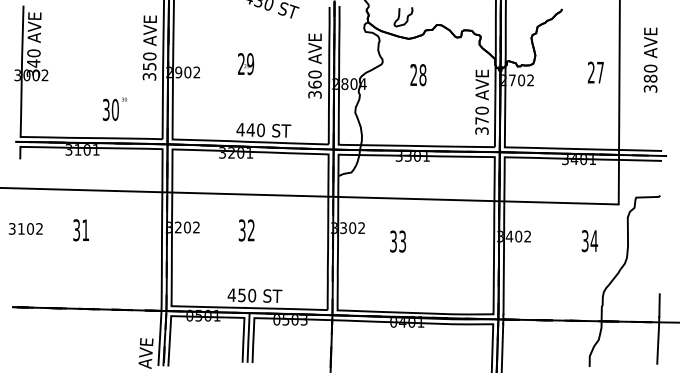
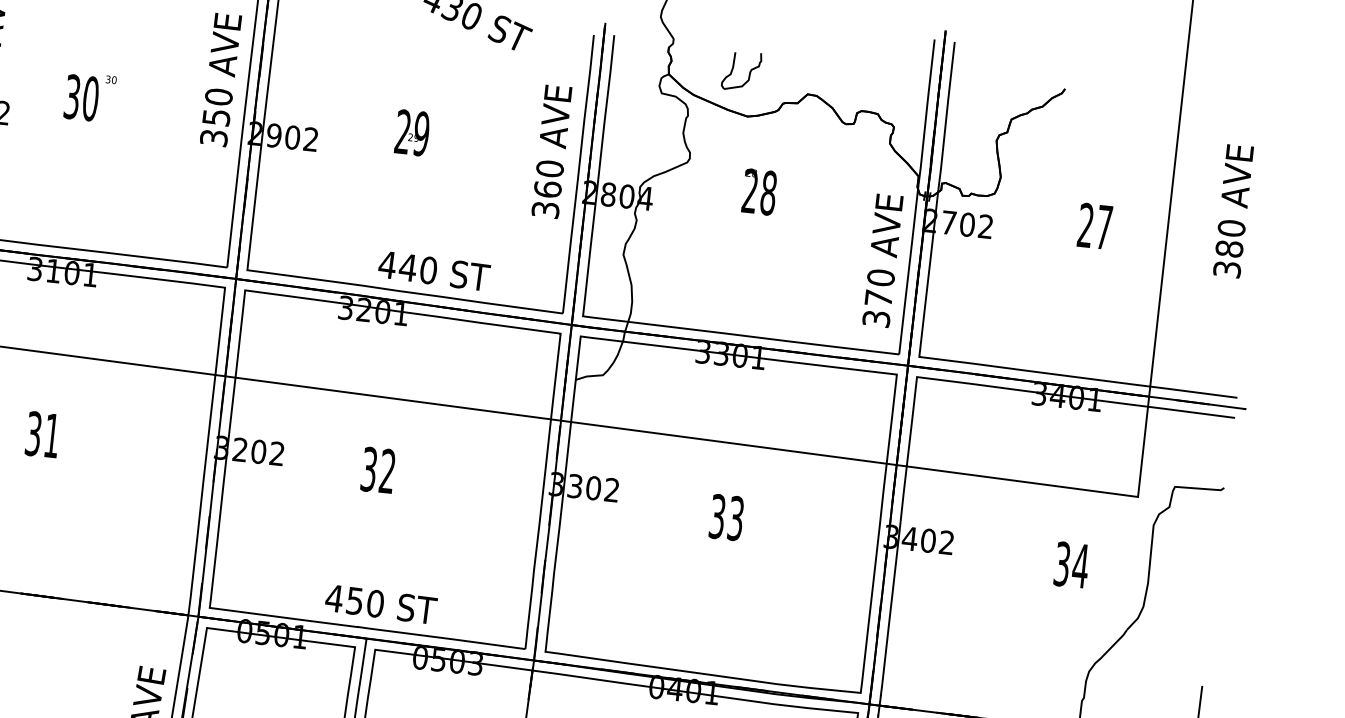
text: (595, 72) -> (1094, 225), moved
text: (114, 108) -> (89, 95), moved
text: (397, 241) -> (725, 517), moved

